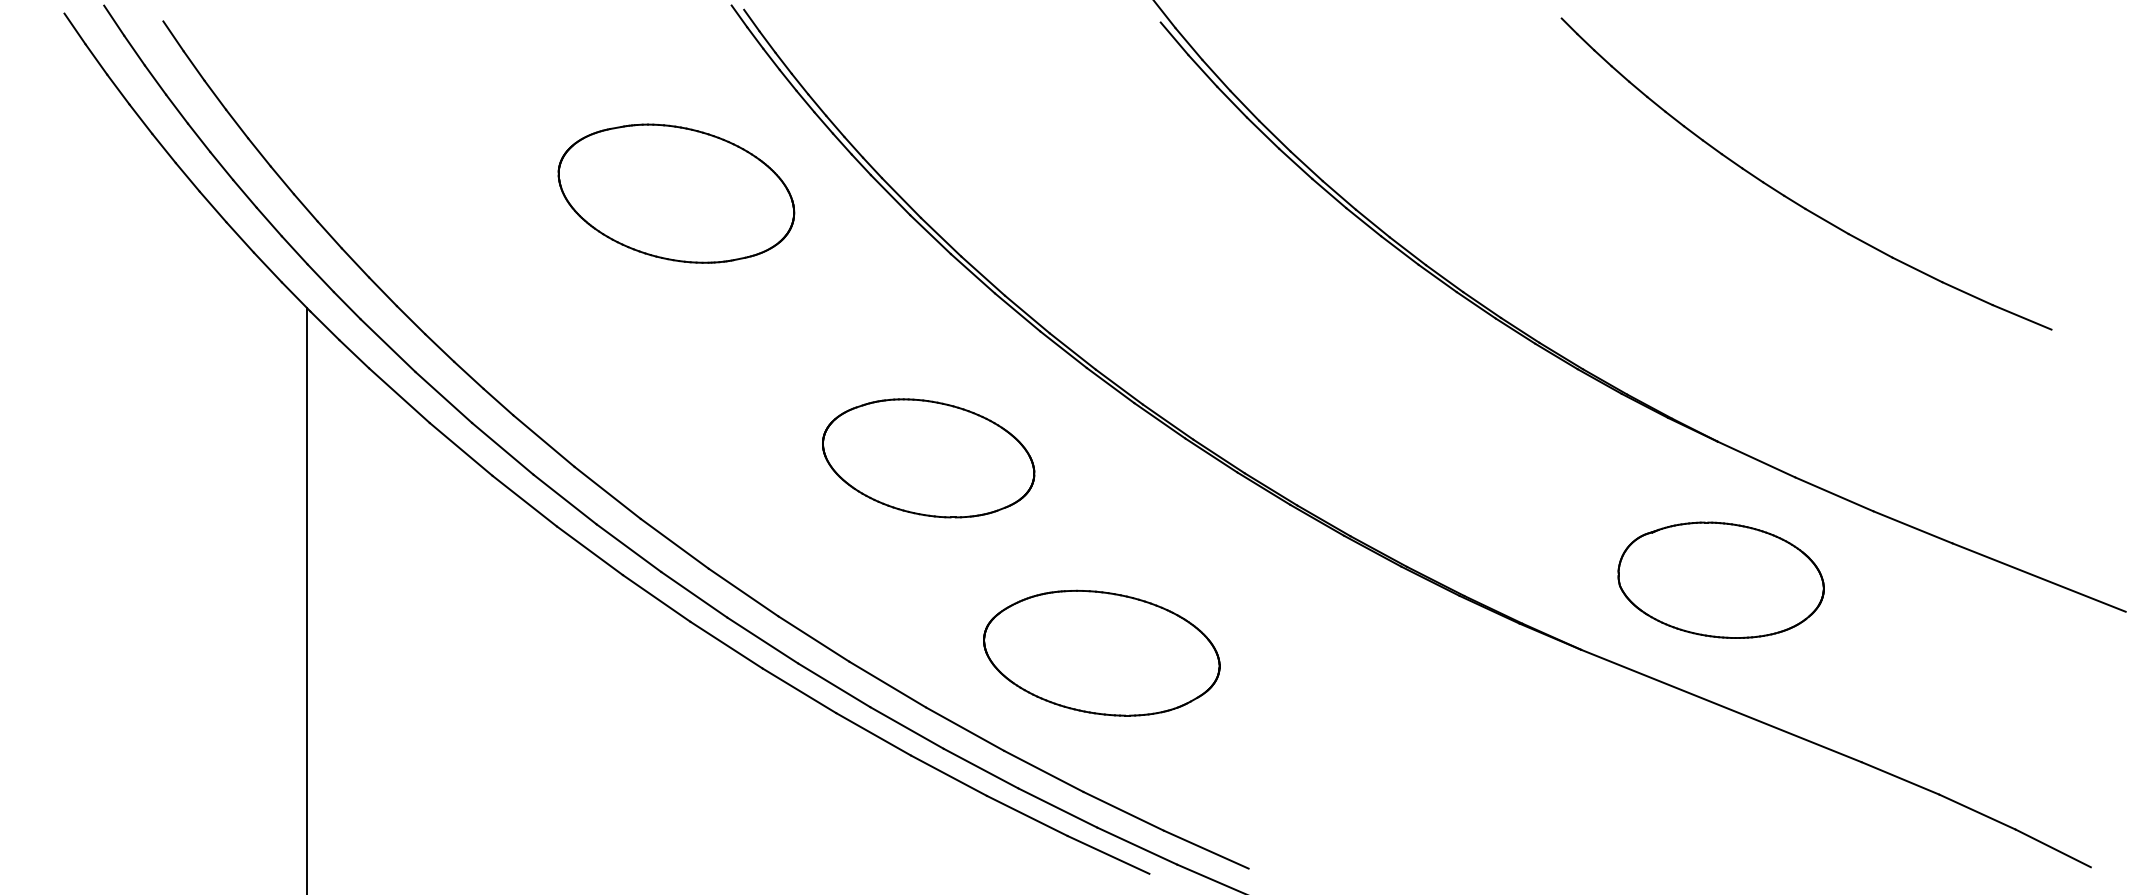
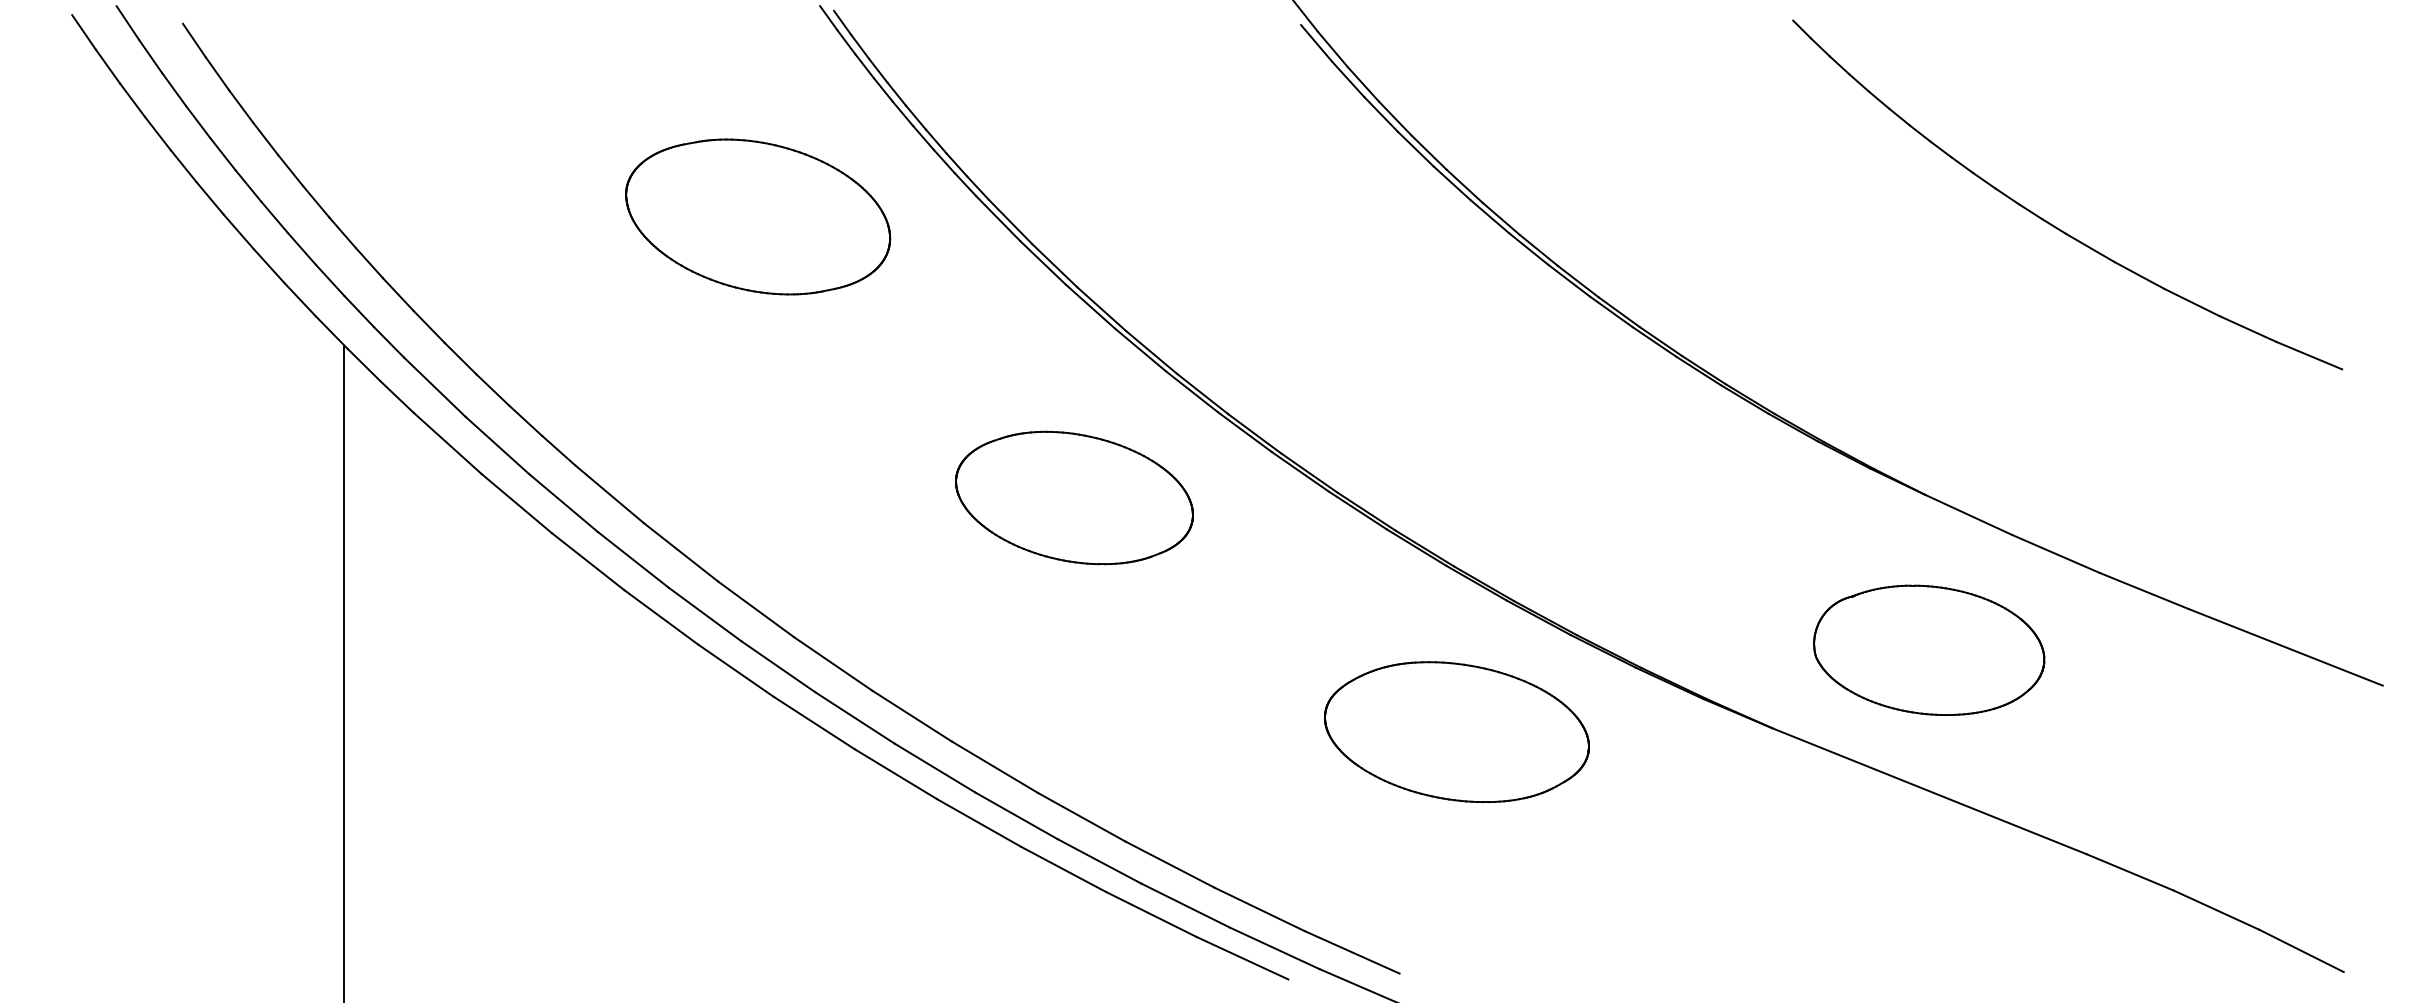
part: (1792, 199) -> (2051, 223), moved
part: (928, 458) -> (1074, 498), moved
part: (1101, 652) -> (1456, 731), moved

